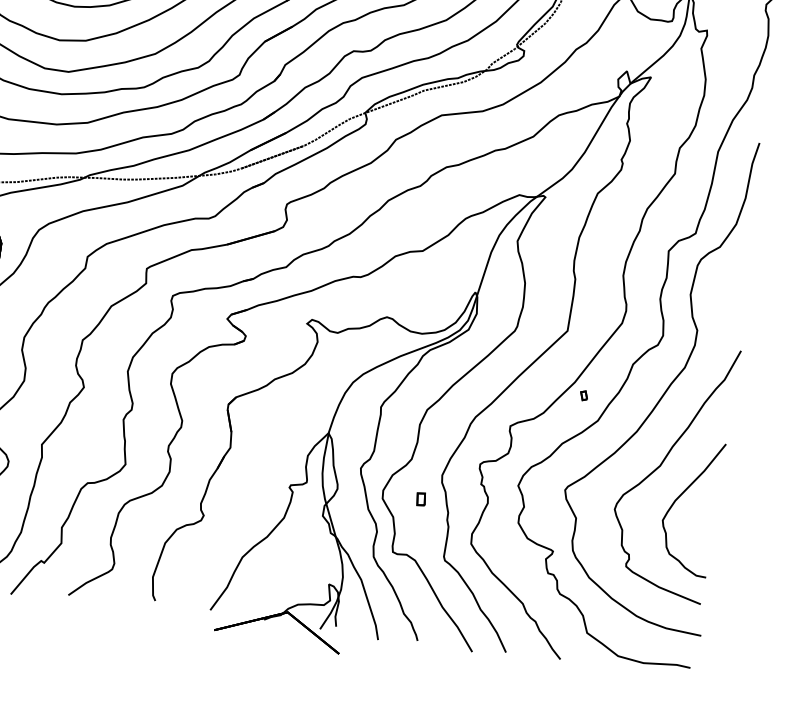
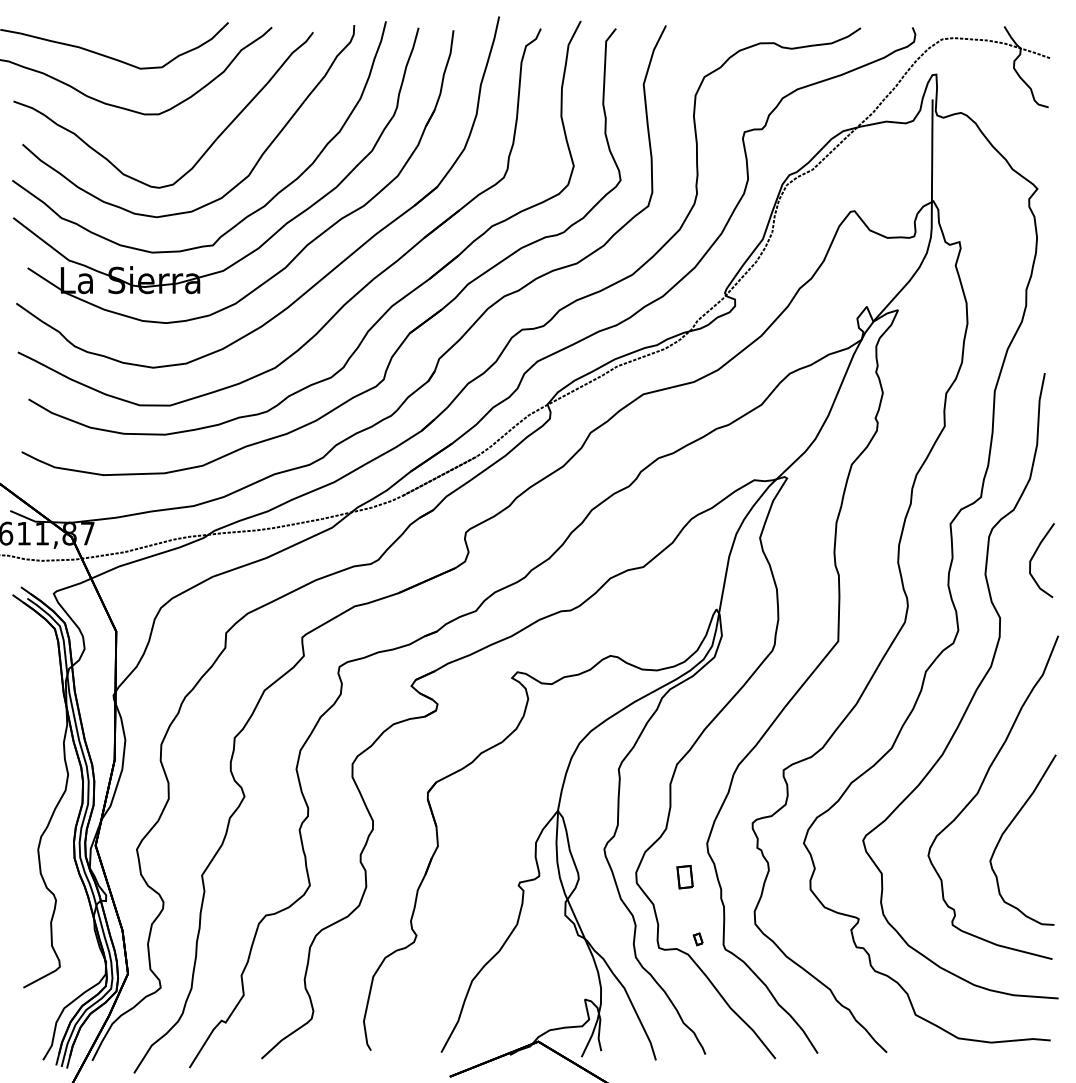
curve: (731, 285) -> (1034, 556), added
part: (583, 395) -> (697, 939), moved
part: (420, 499) -> (684, 877), size x1.43

